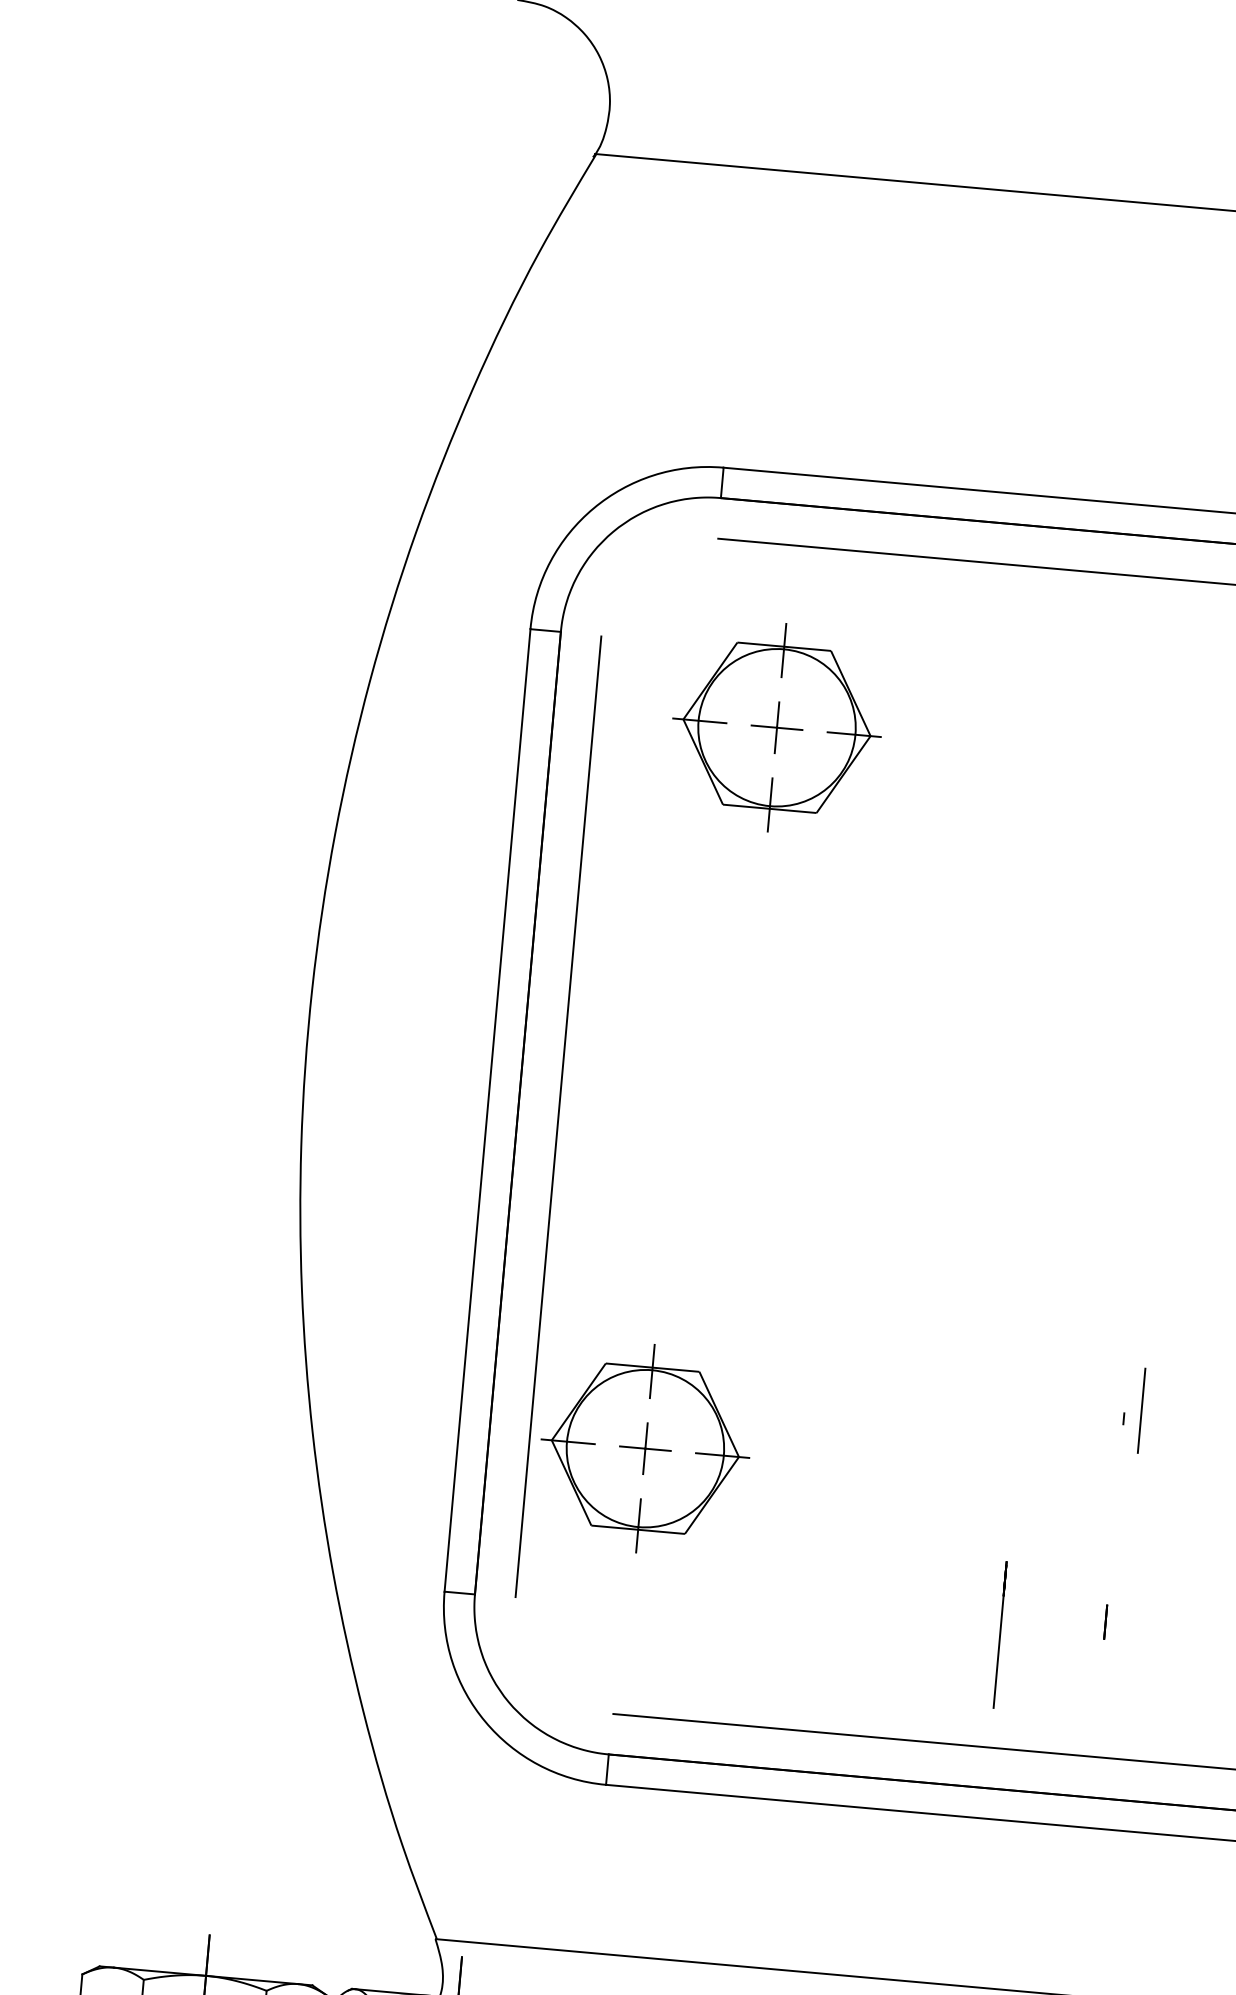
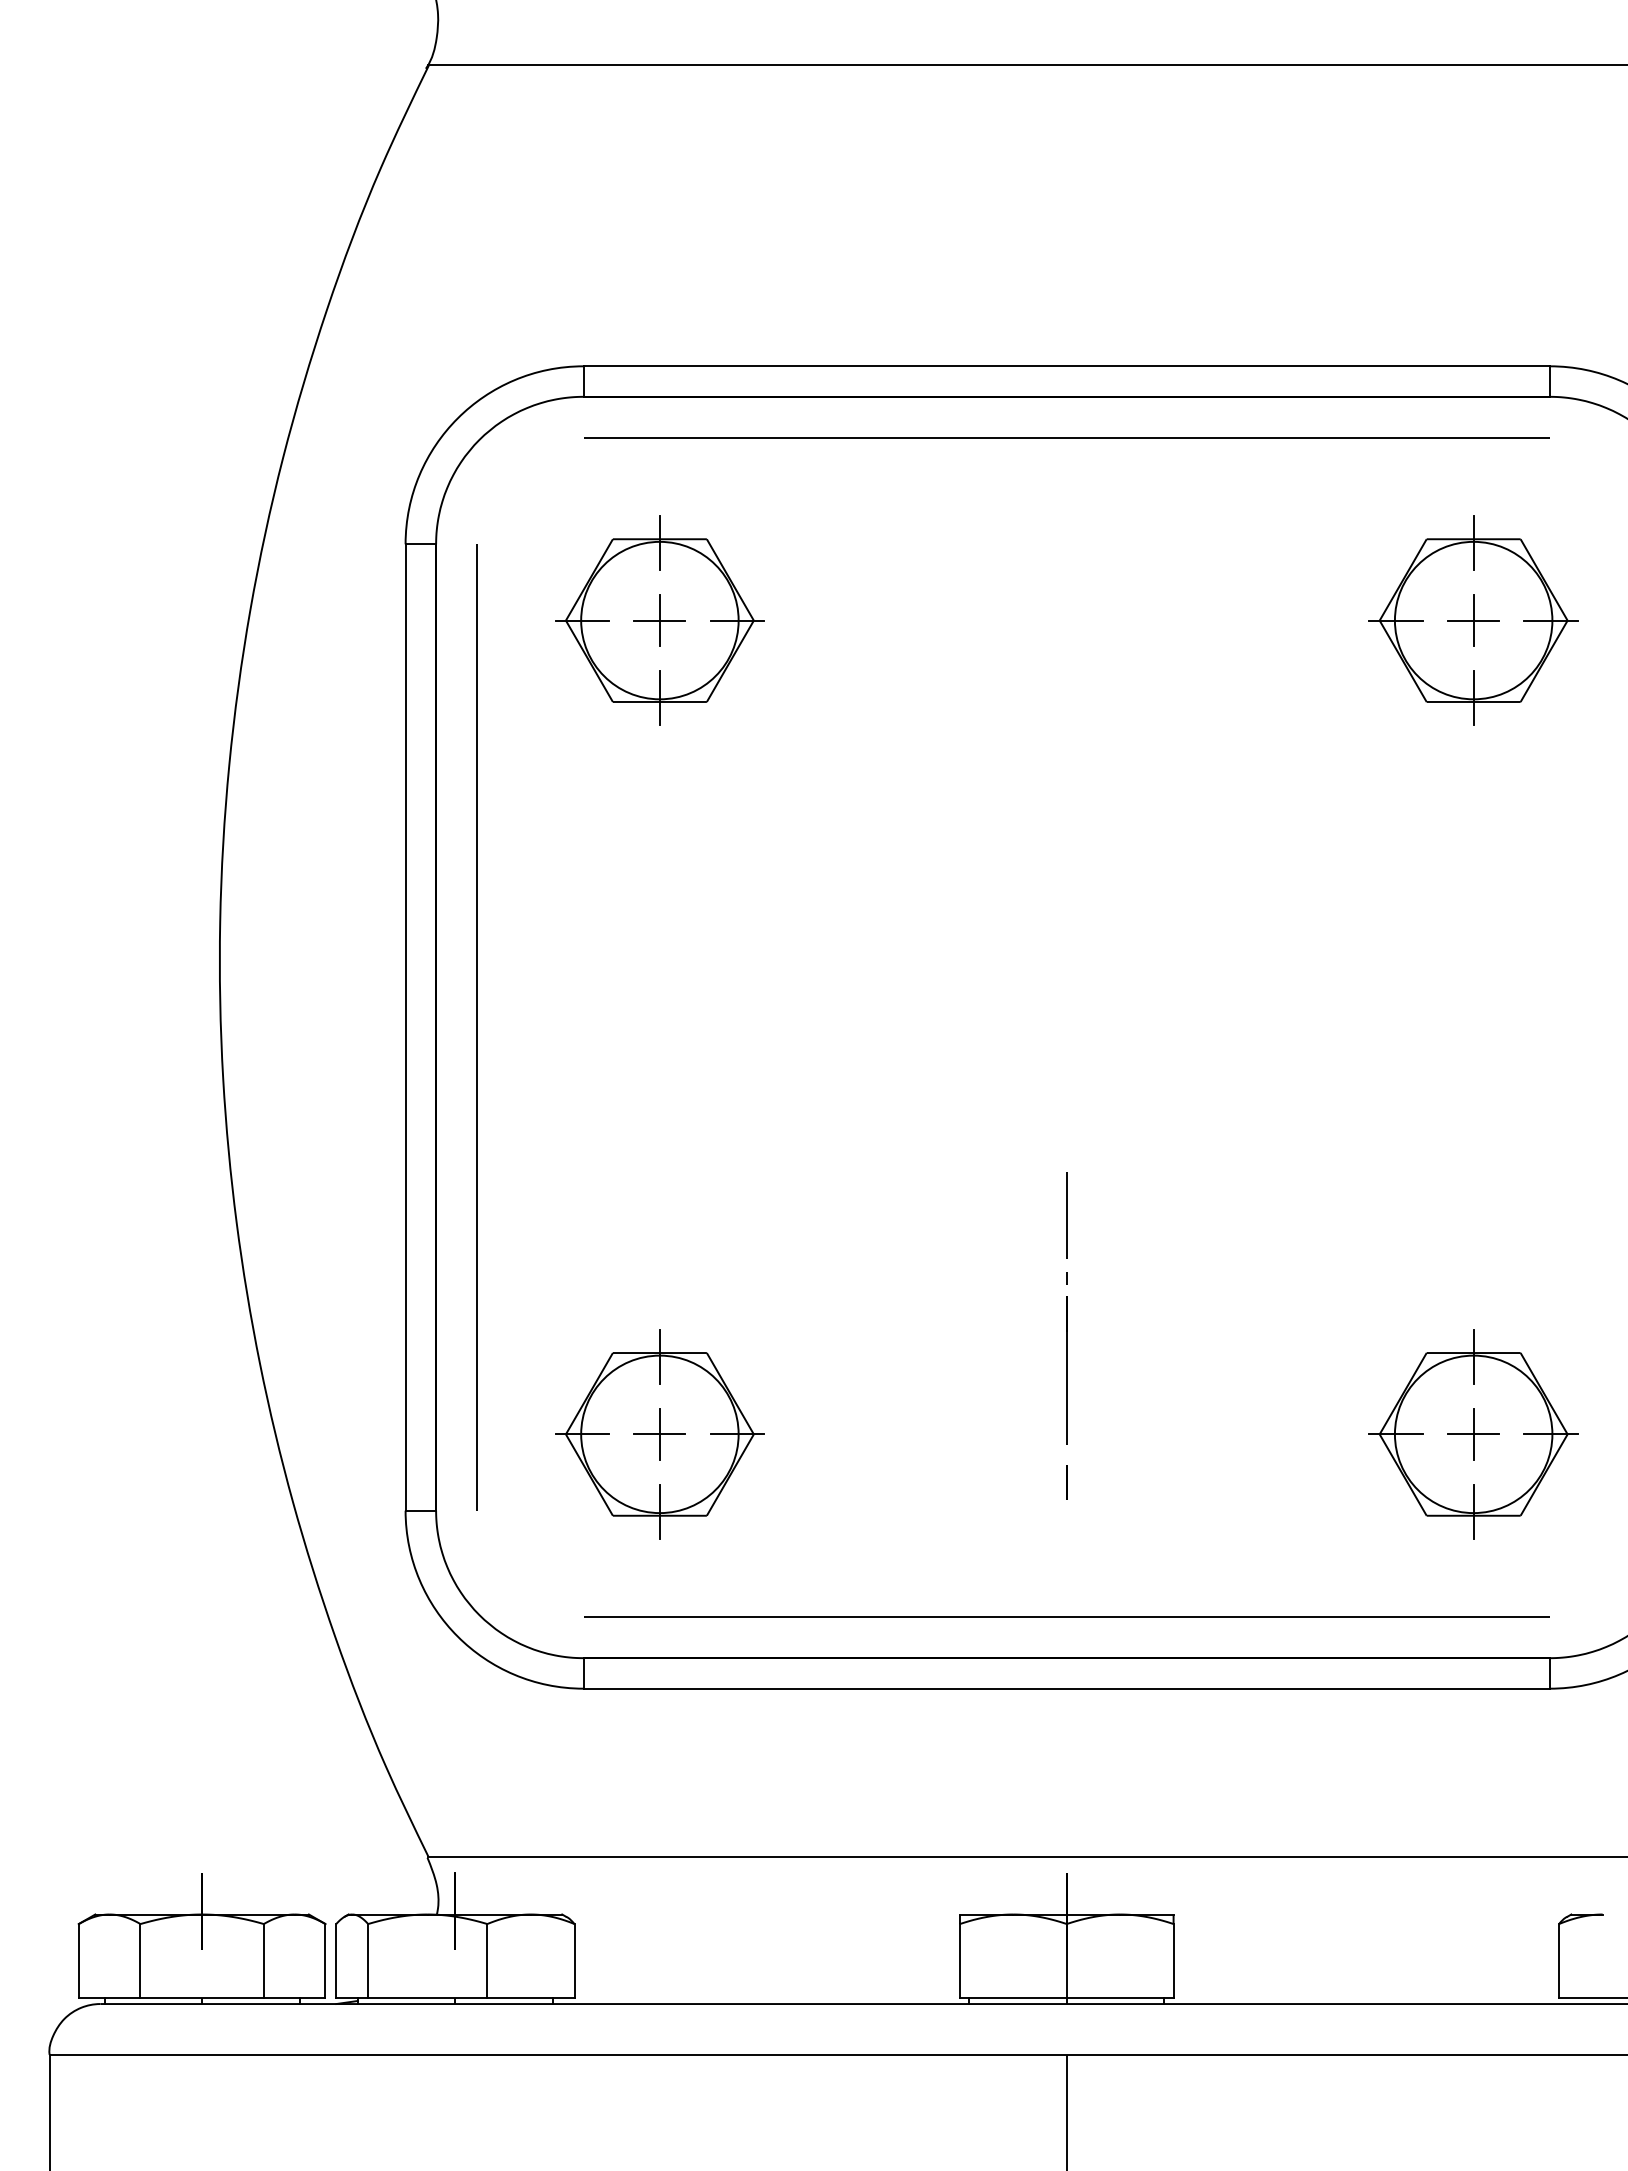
line: (1141, 1410) -> (1066, 1215), moved
part: (645, 1448) -> (659, 1434), moved
line: (999, 1635) -> (1066, 1370), moved

